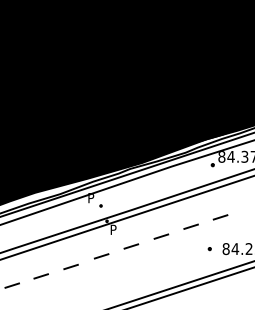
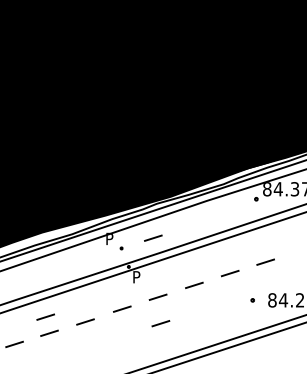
line: (127, 197) -> (153, 238), added
line: (37, 262) -> (45, 316), added
line: (133, 268) -> (160, 323), added

